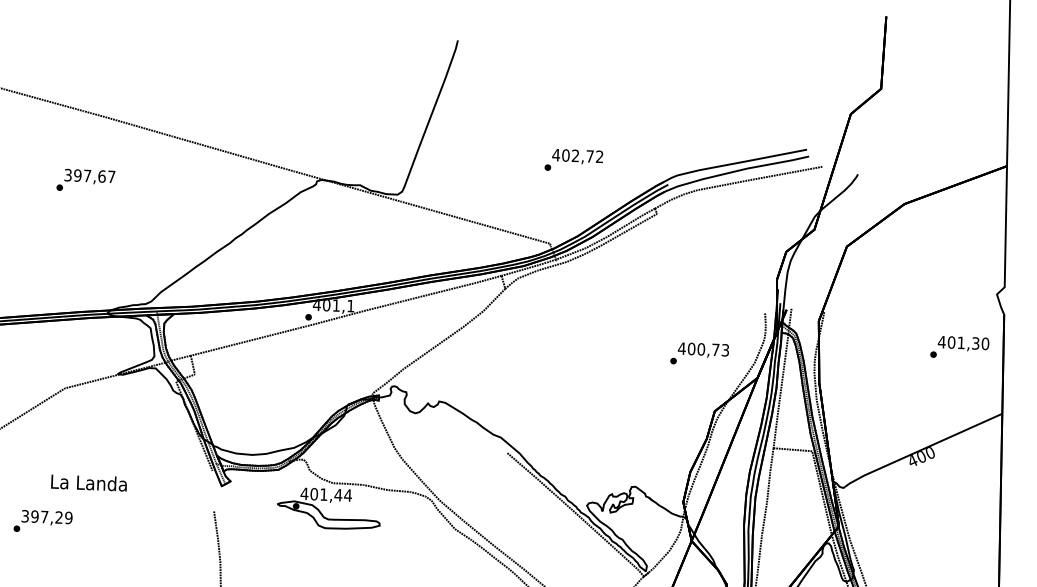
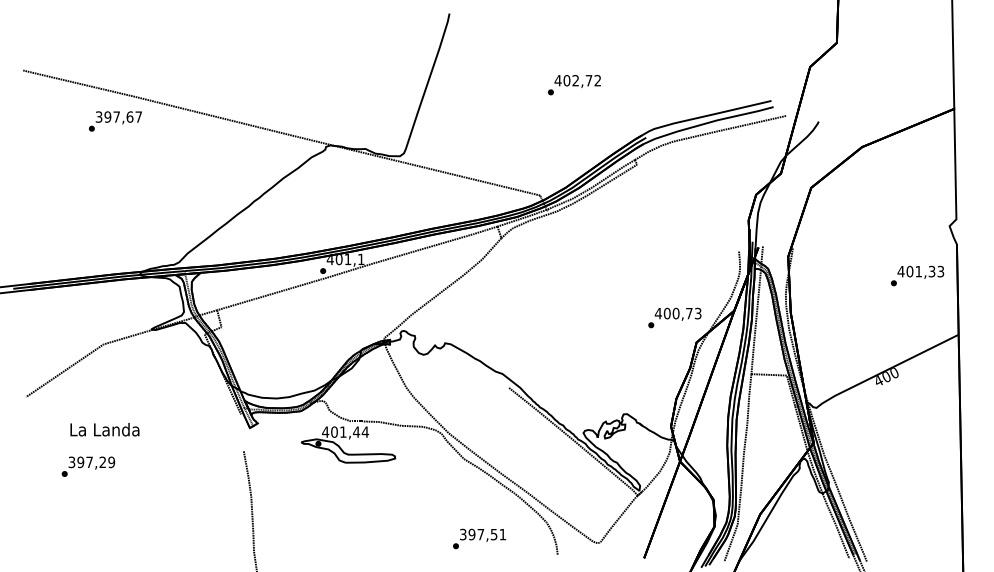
text: (573, 161) -> (574, 85), moved
text: (85, 180) -> (115, 121), moved
text: (985, 343) -> (940, 271), 401,30 -> 401,33
text: (699, 353) -> (674, 317), moved
text: (88, 482) -> (104, 429), moved

